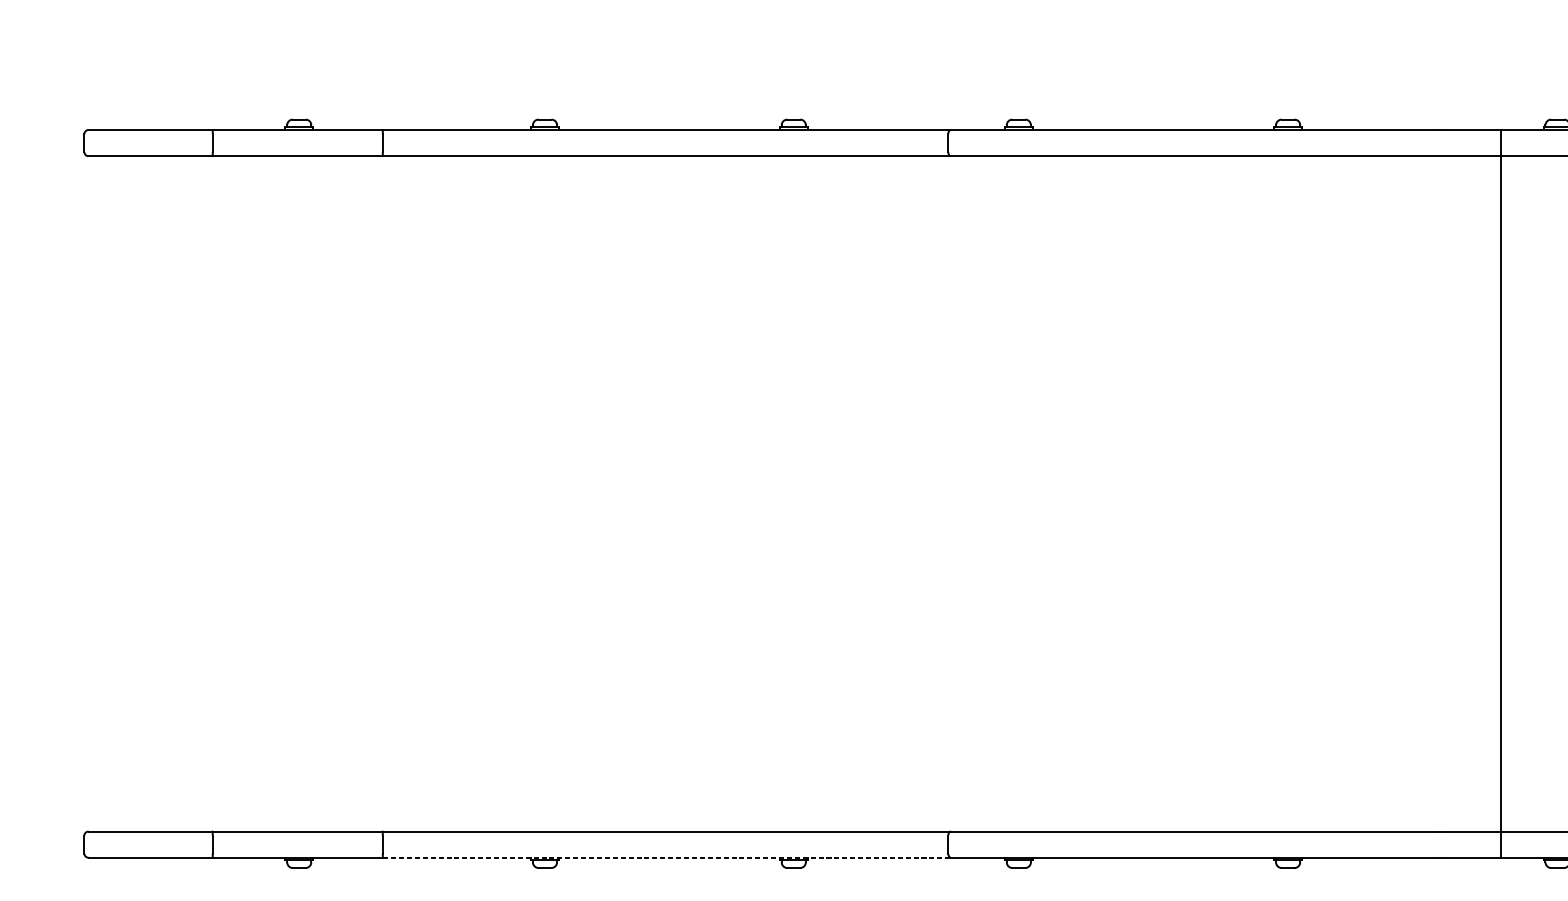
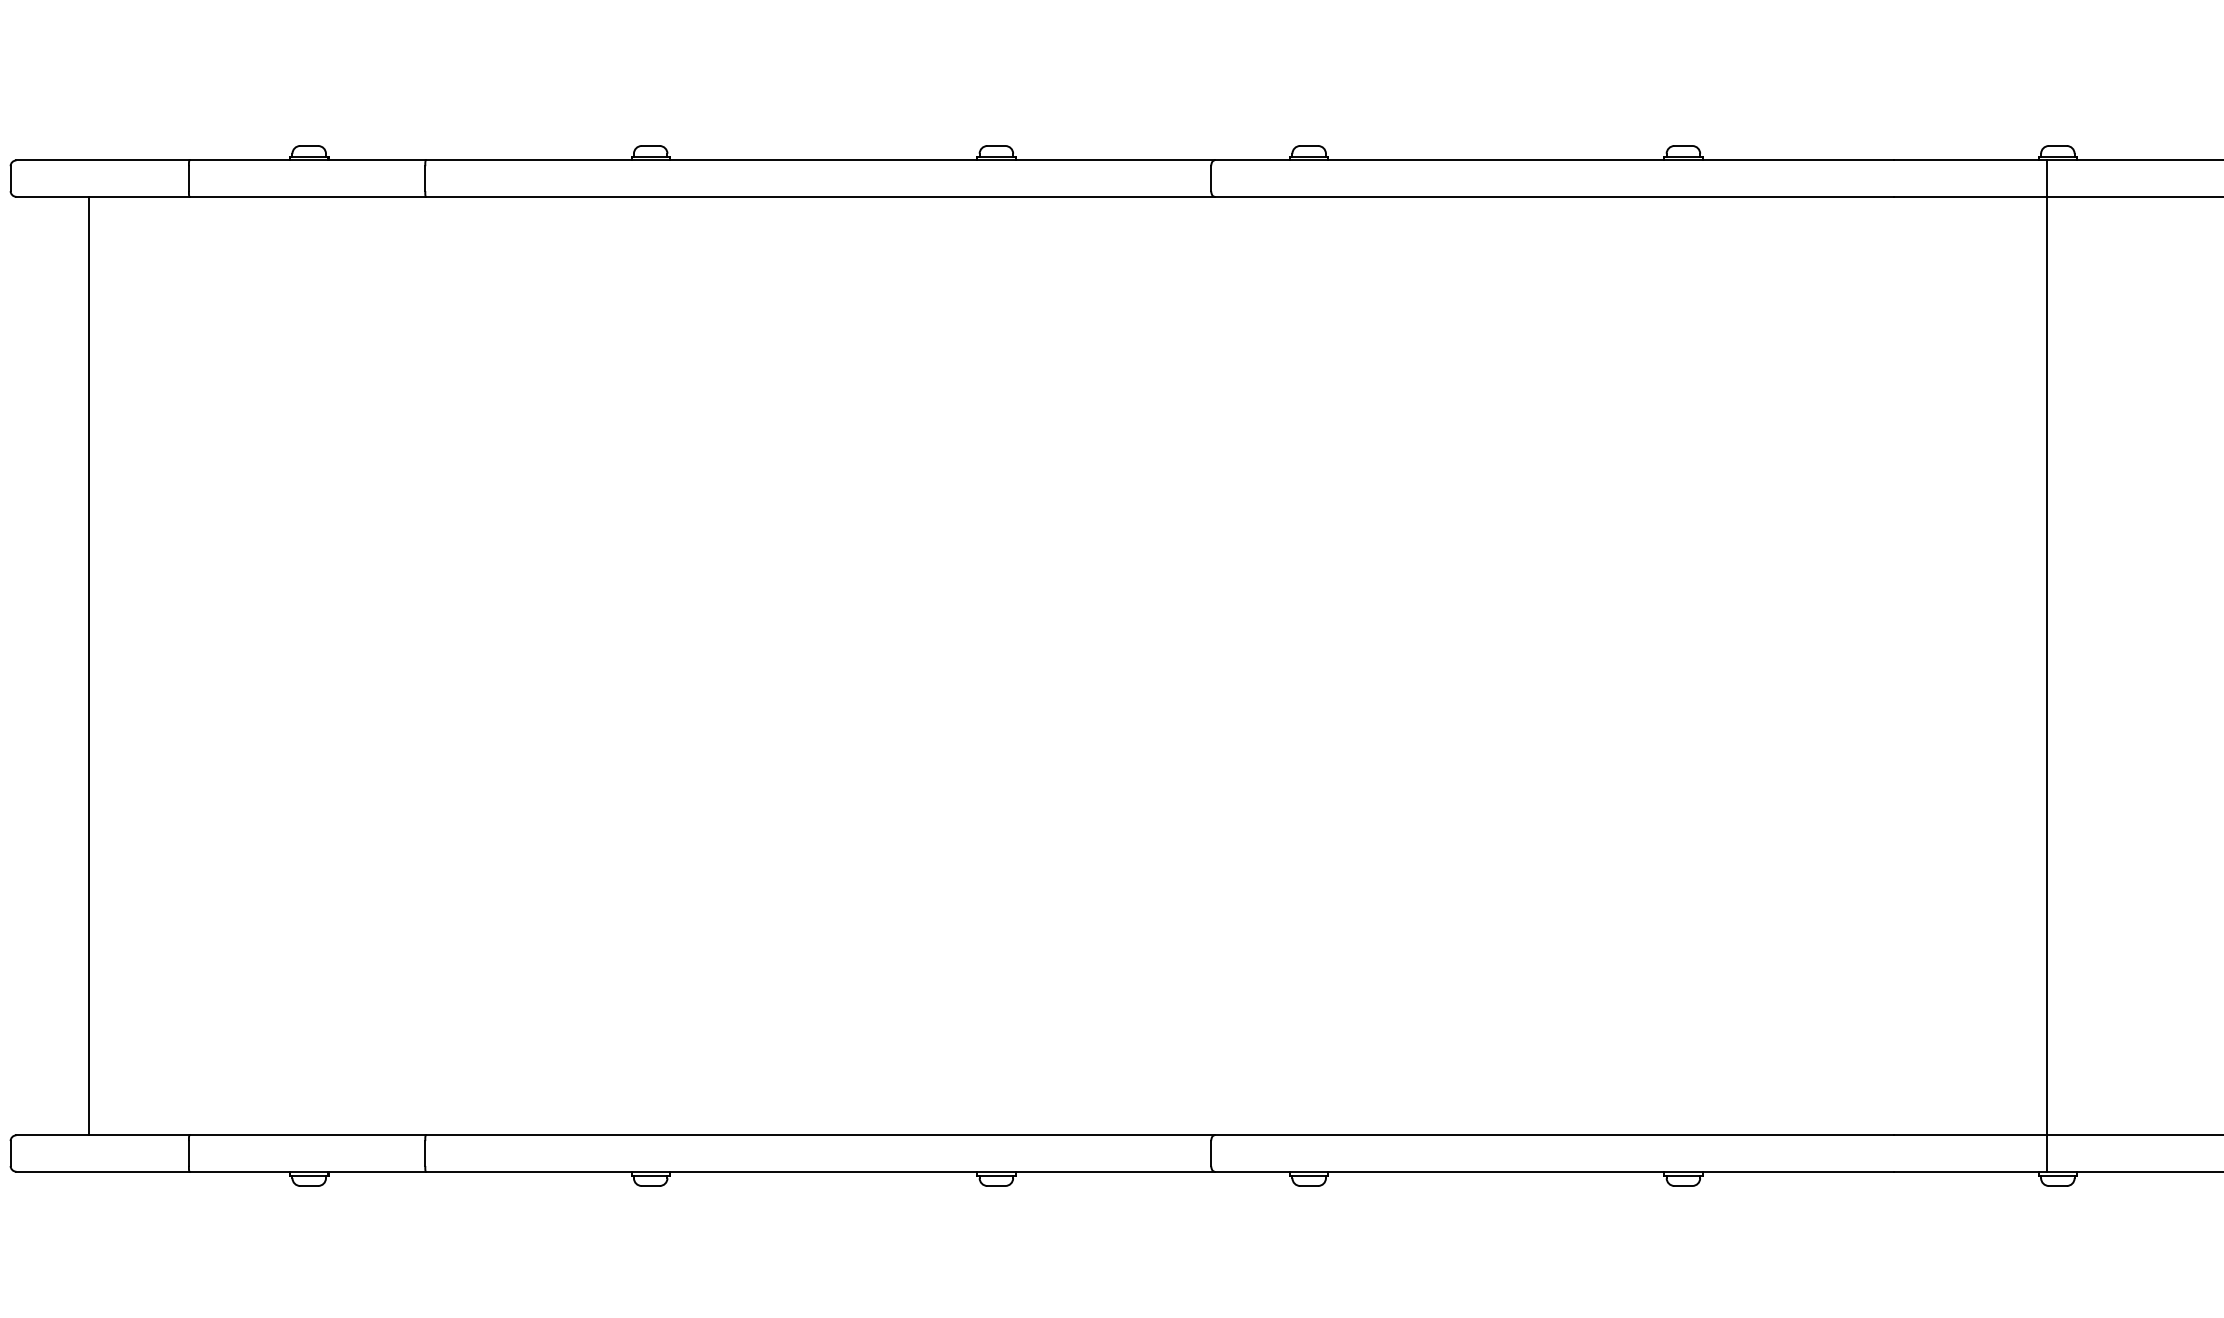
line: (141, 493) -> (89, 665), added
line: (1501, 493) -> (2046, 665), moved
line: (667, 857) -> (820, 1171), dashed -> solid

